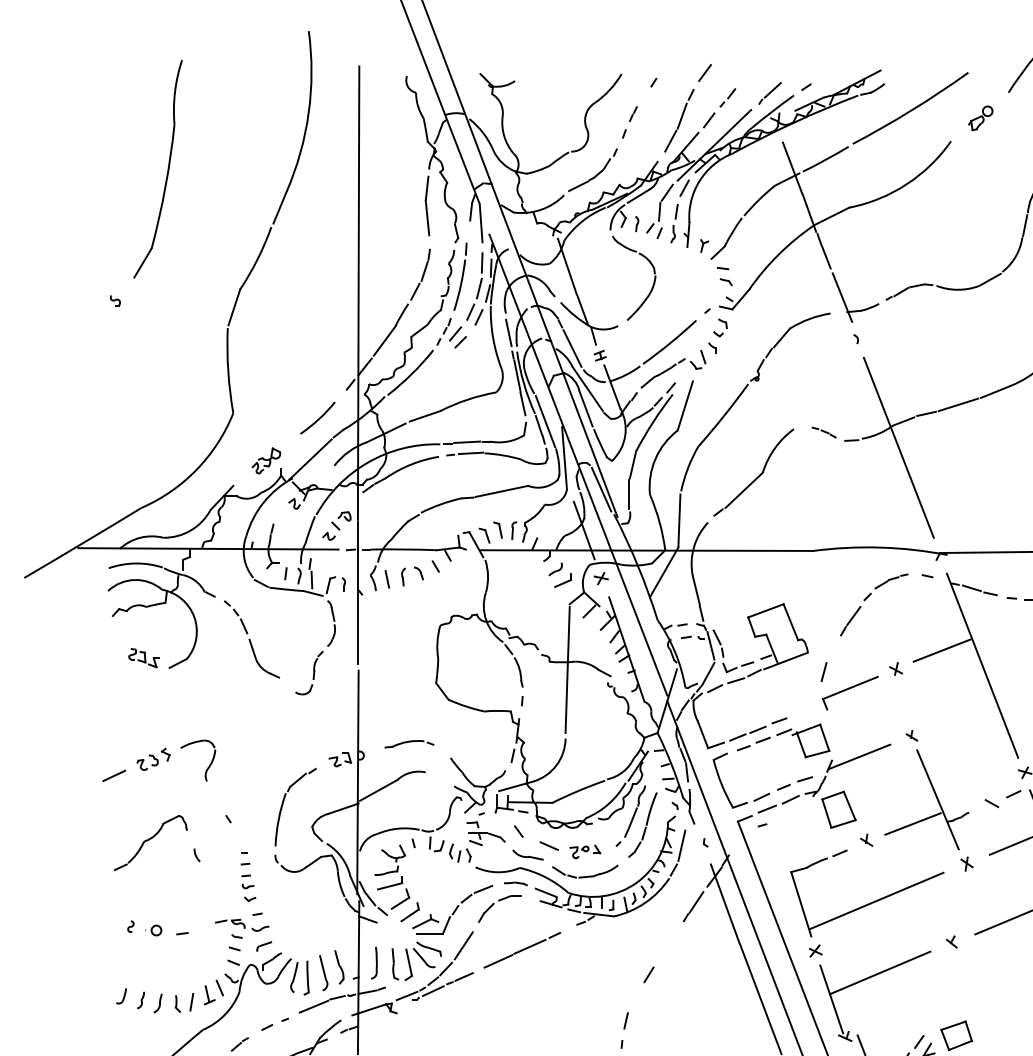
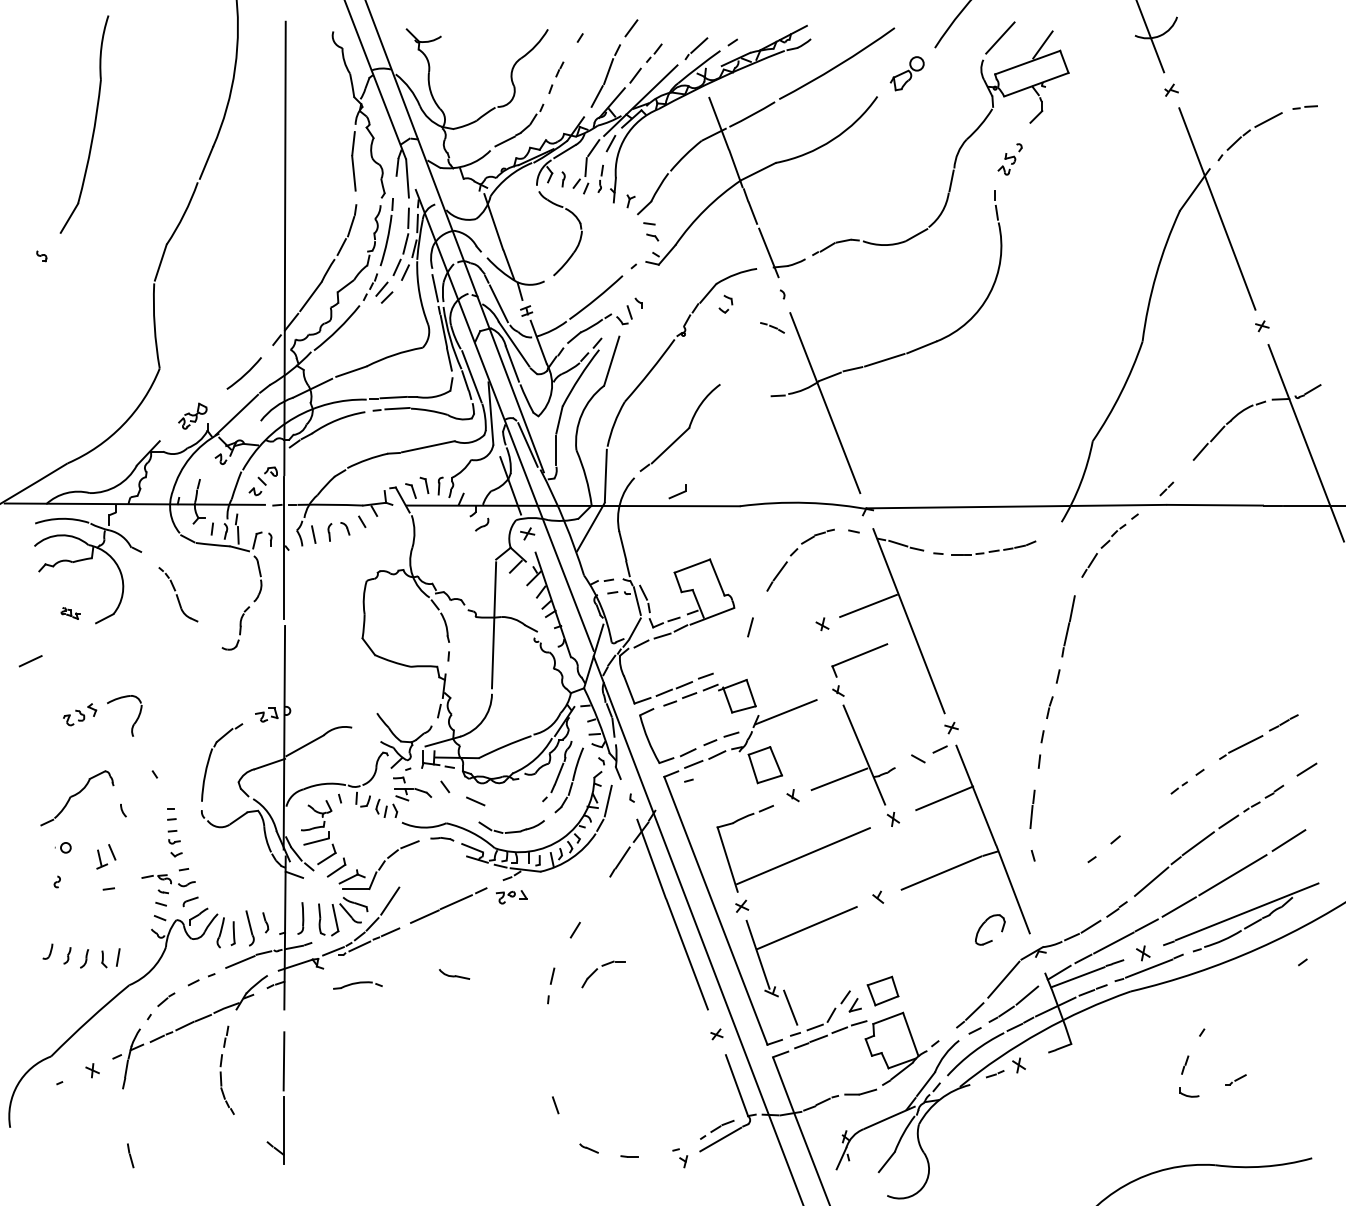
part: (980, 118) -> (906, 73), size x1.4
part: (674, 223) -> (600, 178), size x0.7
part: (720, 327) -> (725, 303), moved
part: (824, 432) -> (772, 327), moved
part: (563, 580) -> (677, 491), moved
part: (252, 639) -> (178, 594), size x0.7
part: (144, 658) -> (70, 613), size x0.6
part: (850, 693) -> (859, 660), moved
part: (409, 744) -> (357, 985), moved
line: (114, 776) -> (30, 661), moved
part: (585, 852) -> (511, 897), moved
part: (528, 855) -> (454, 974), moved
part: (495, 904) -> (598, 969), moved
part: (153, 930) -> (62, 847), moved
part: (339, 967) -> (265, 922), size x0.6
part: (307, 978) -> (233, 933), size x0.7
part: (214, 992) -> (106, 856), moved

